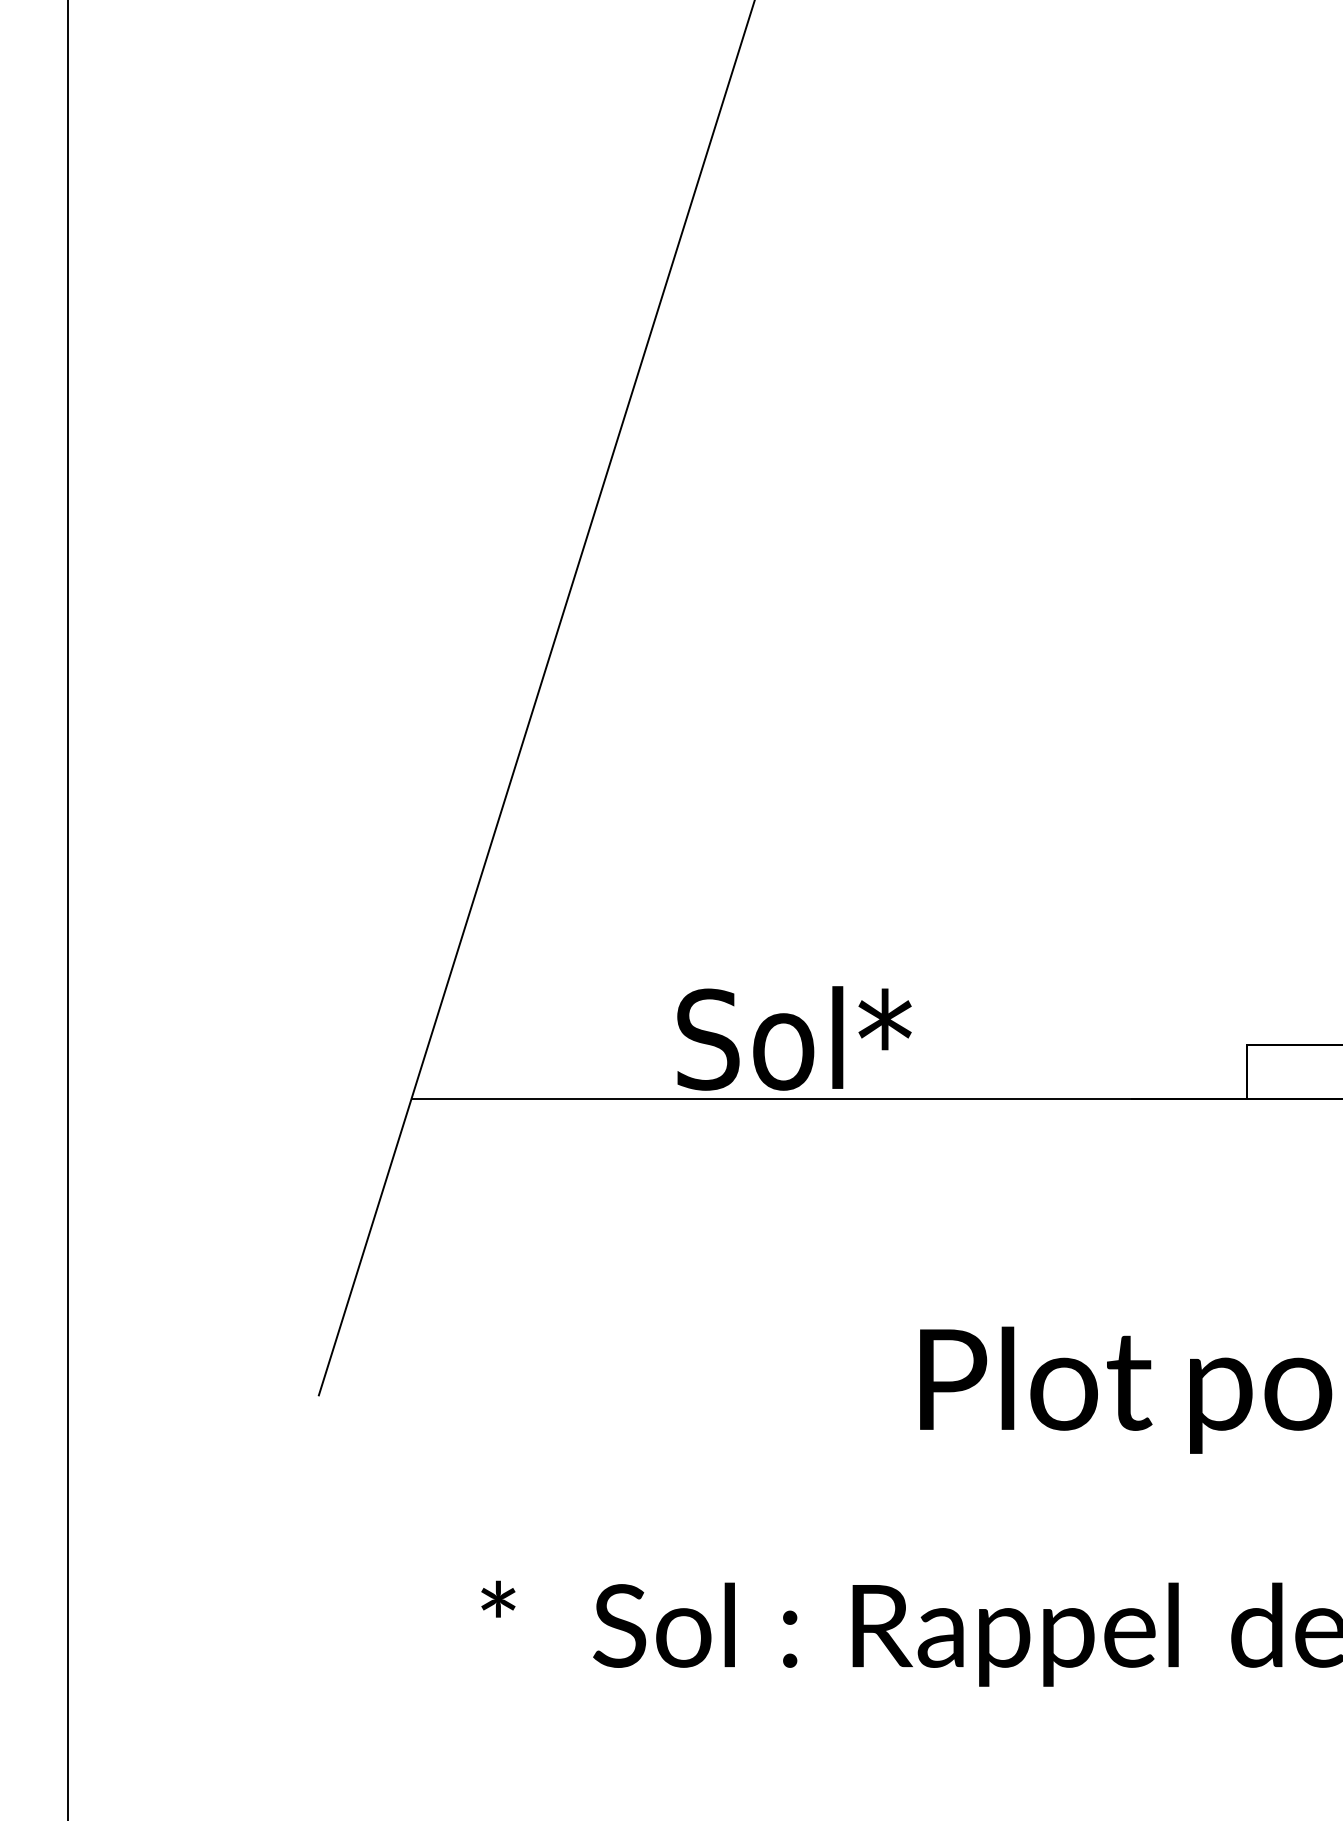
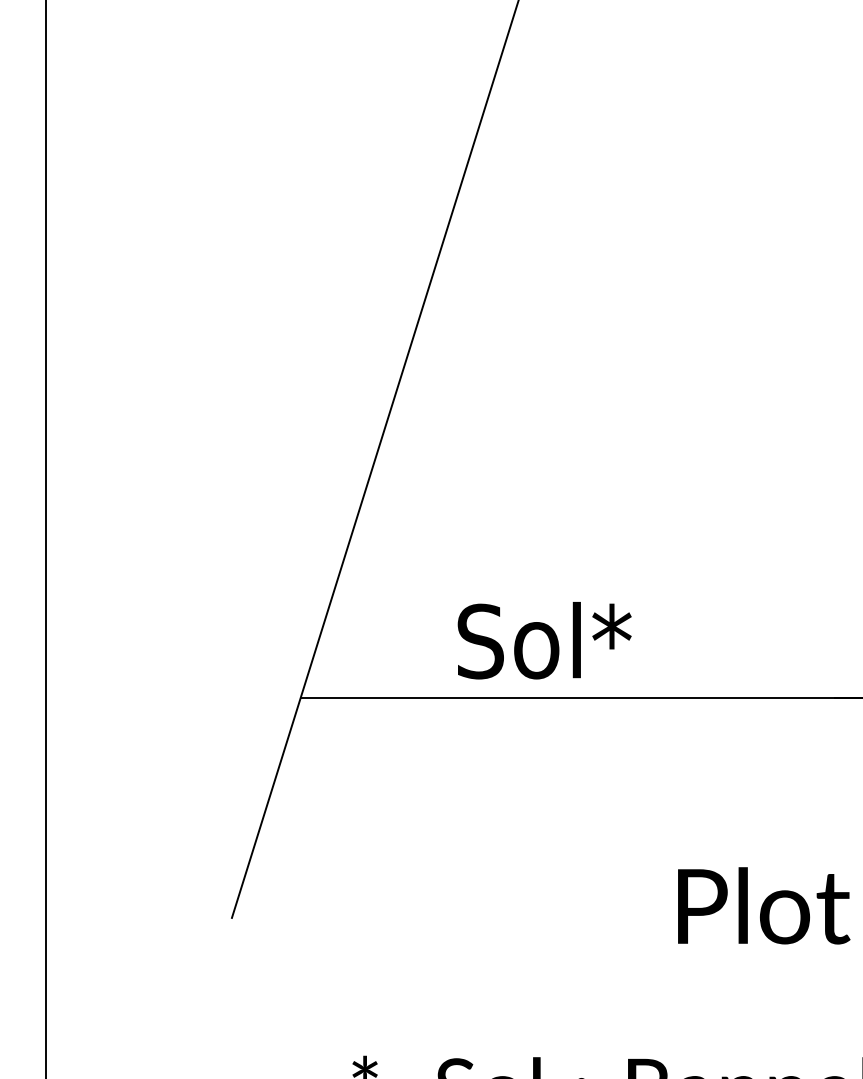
text: (794, 1038) -> (544, 640), moved

